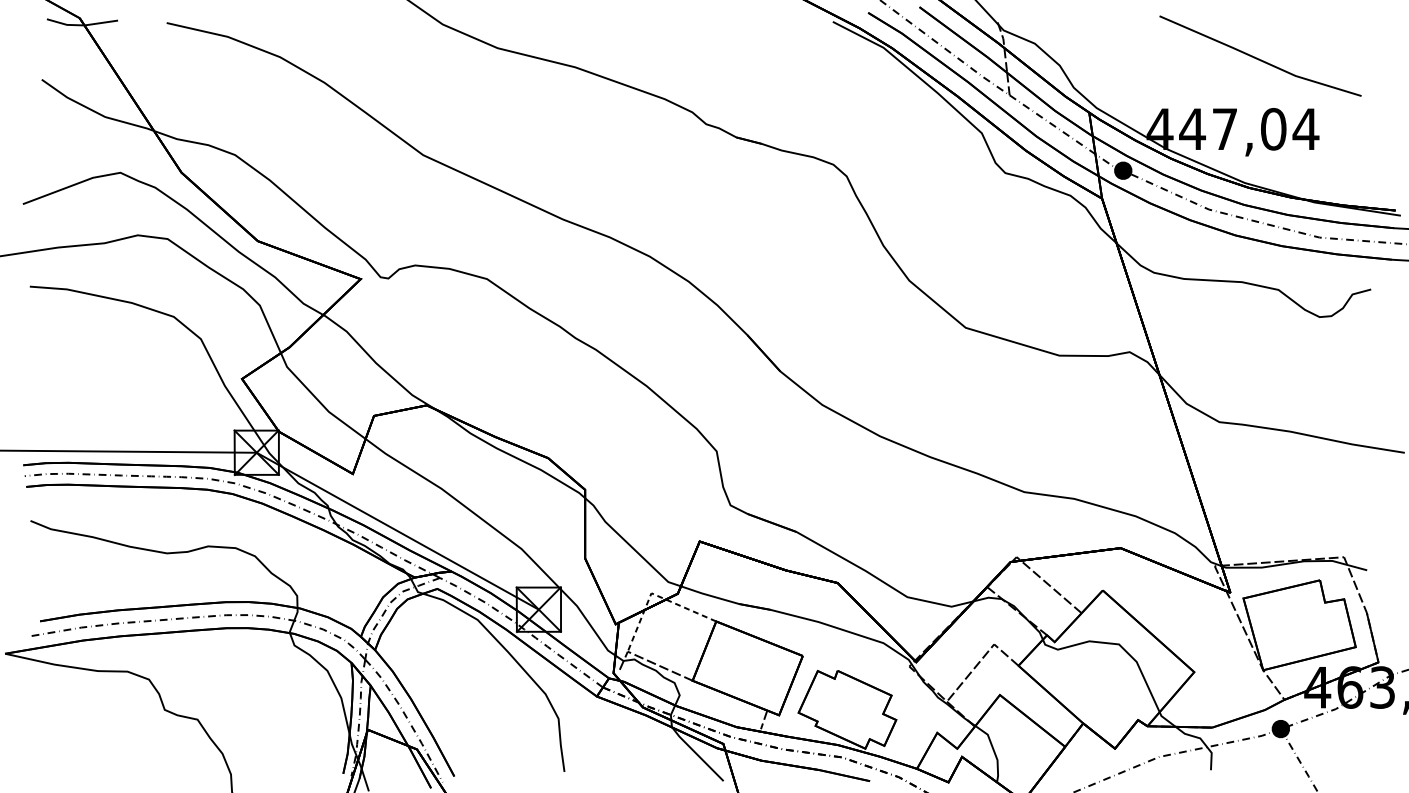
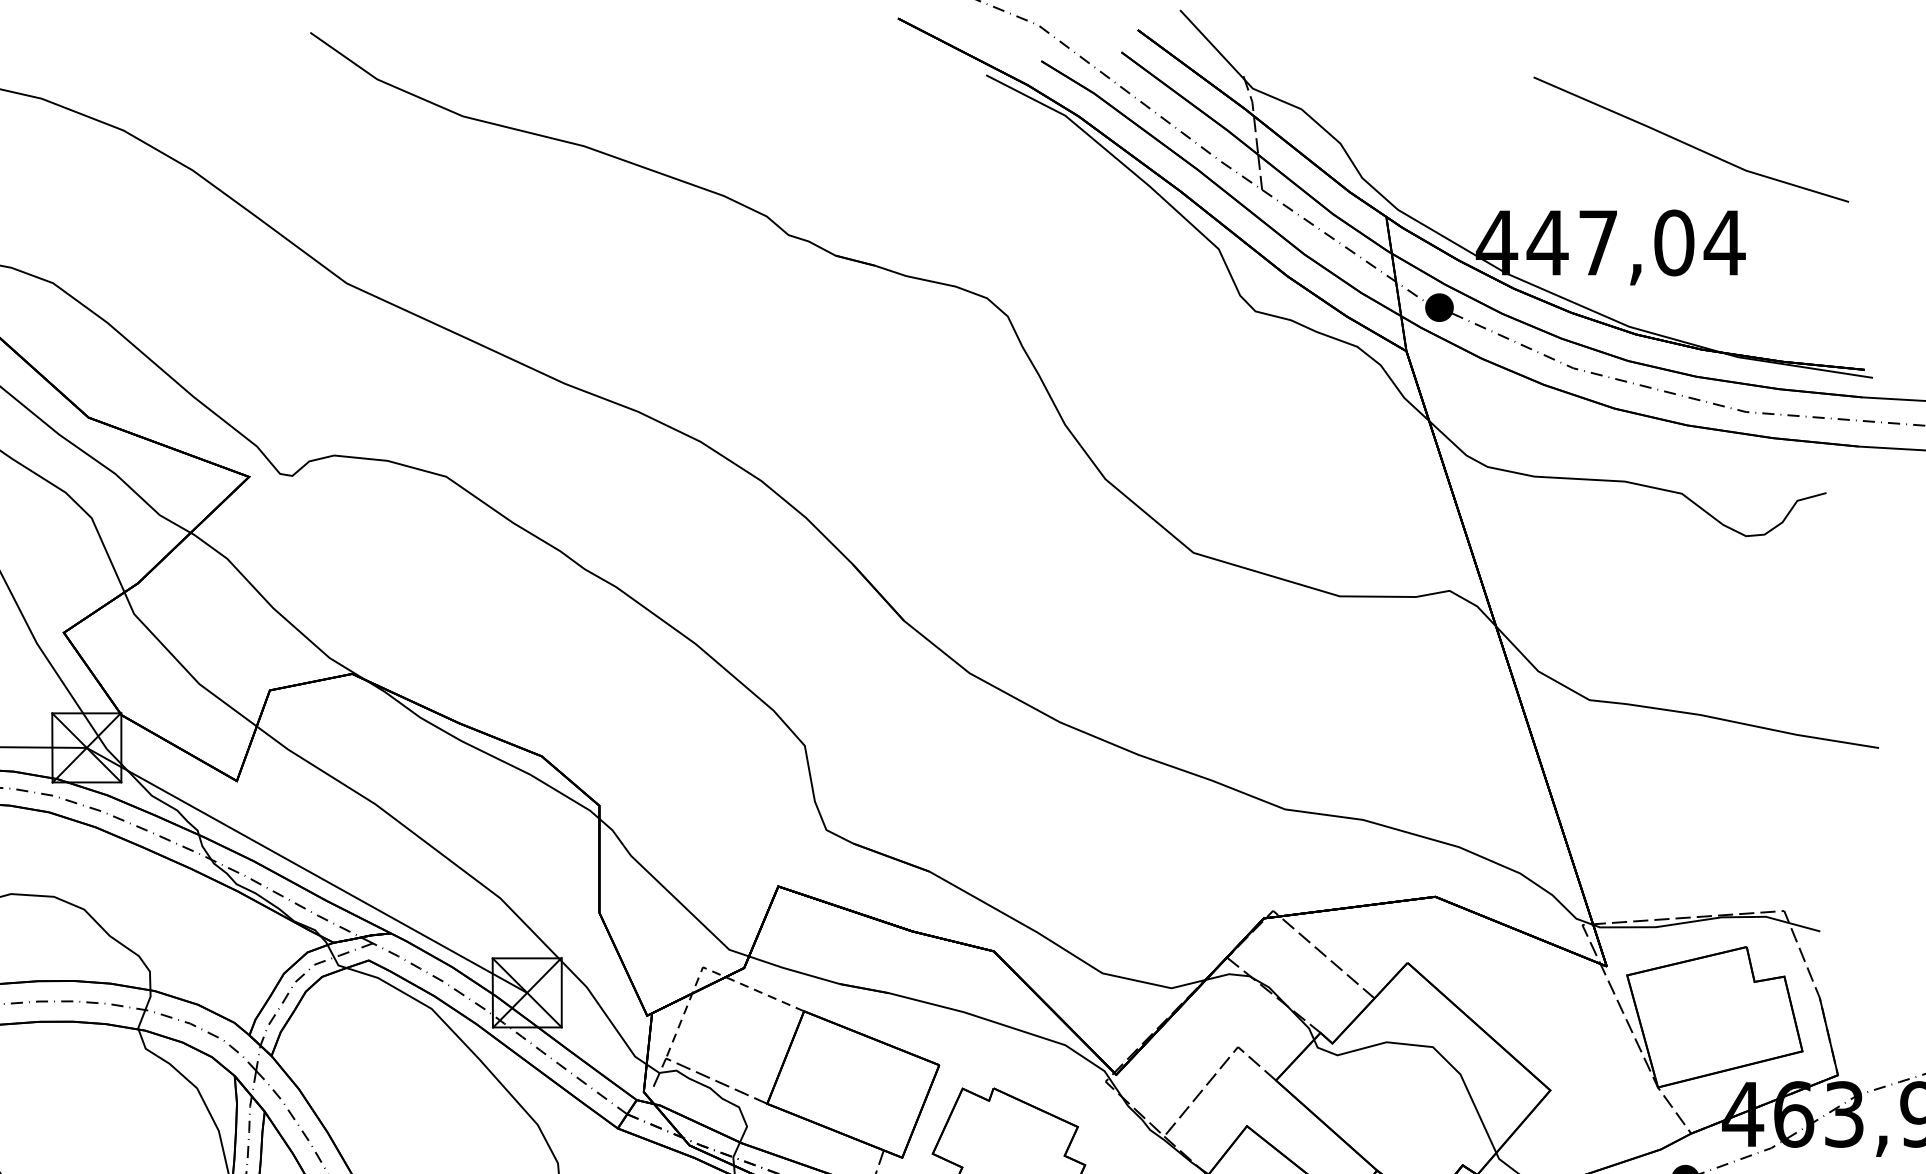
line: (1259, 58) -> (1689, 143), moved

